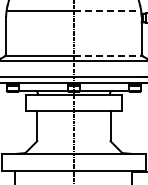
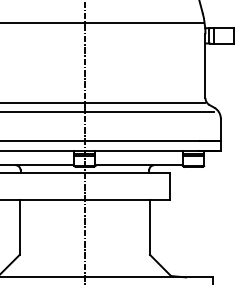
line: (107, 11) -> (144, 24), dashed -> solid
line: (107, 55) -> (144, 102), dashed -> solid

